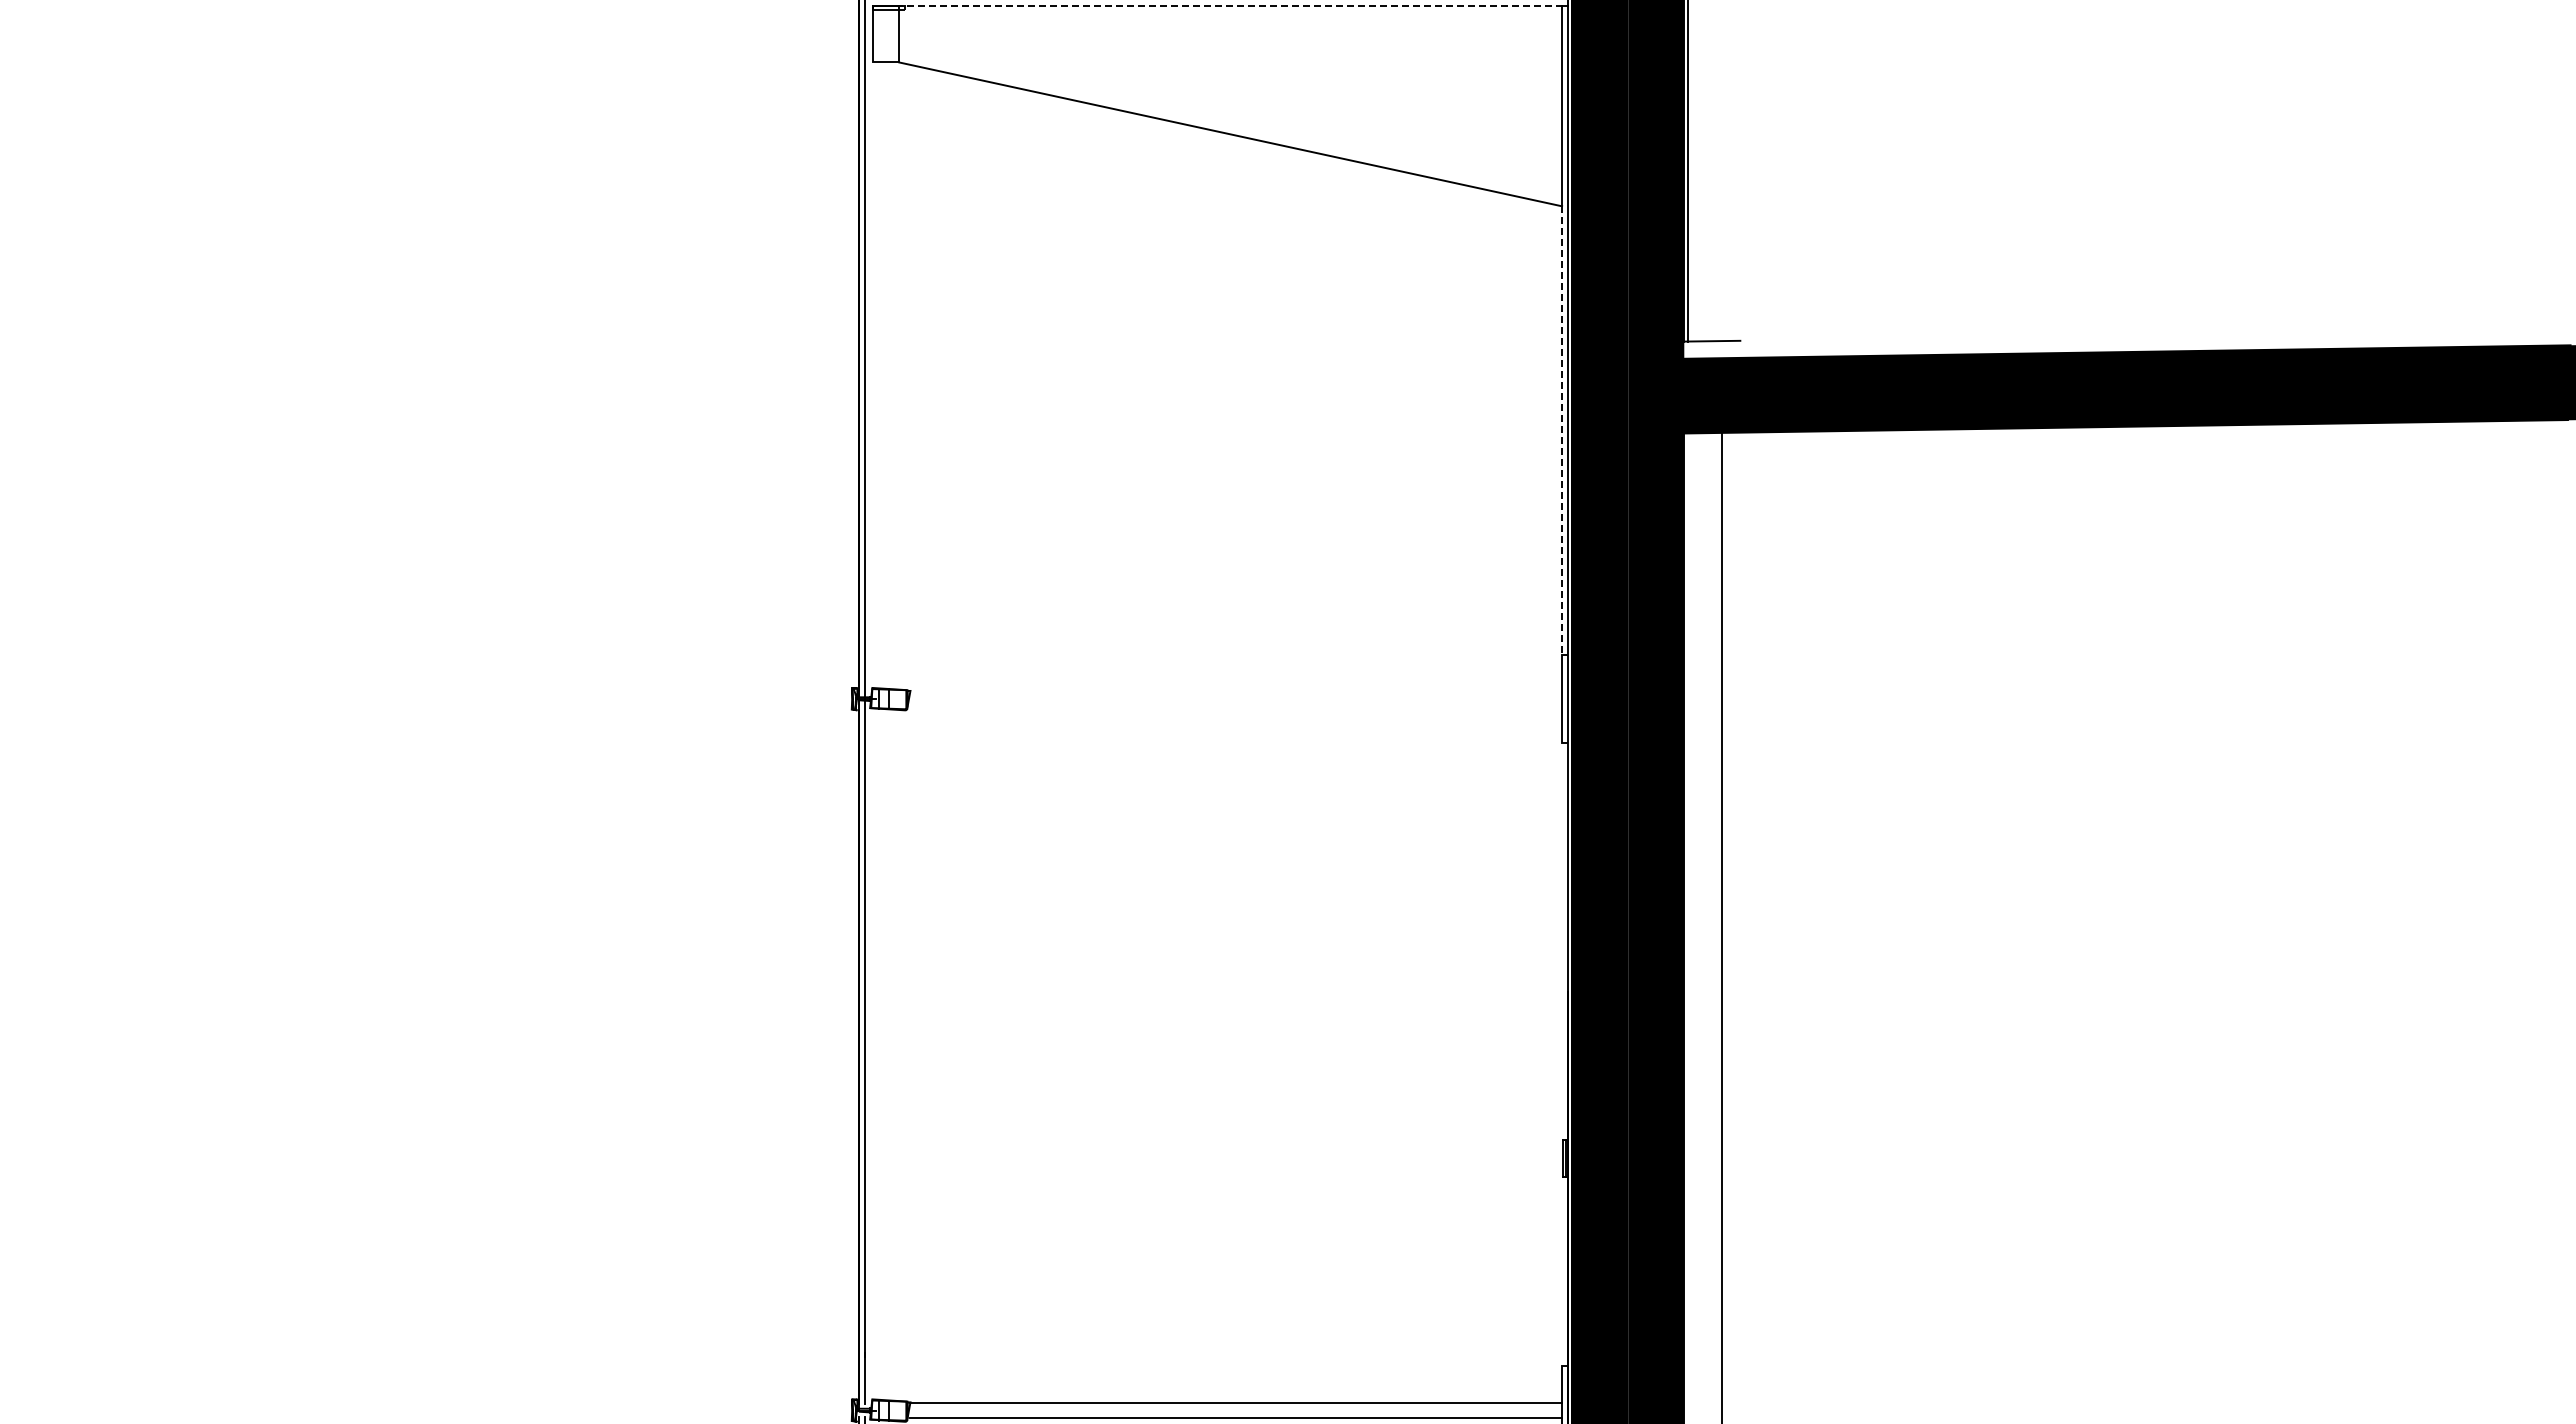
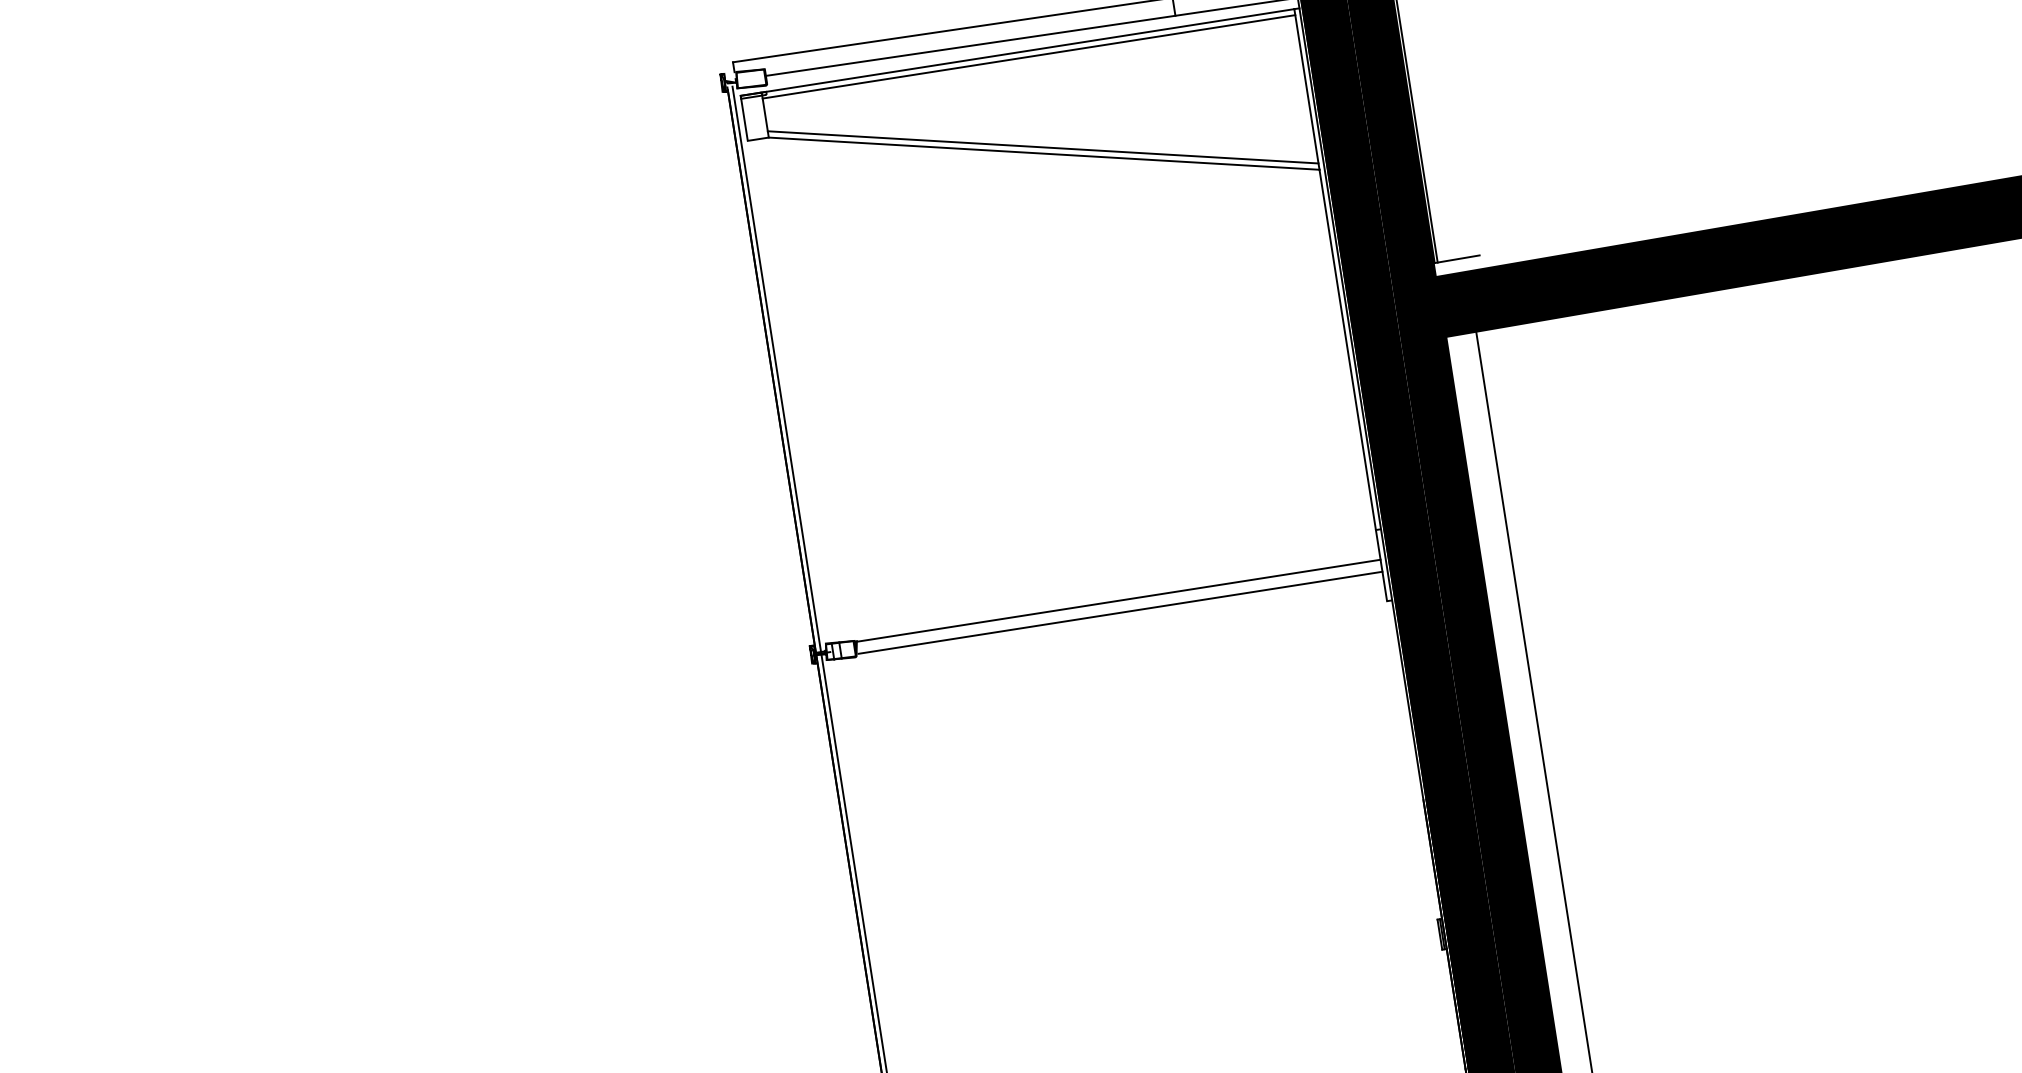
line: (1229, 6) -> (1027, 51), dashed -> solid
line: (1230, 13) -> (1028, 56), added
line: (1230, 126) -> (1043, 147), added
line: (1562, 431) -> (1348, 350), dashed -> solid
line: (1236, 691) -> (1118, 600), added
line: (1236, 706) -> (1120, 612), added

